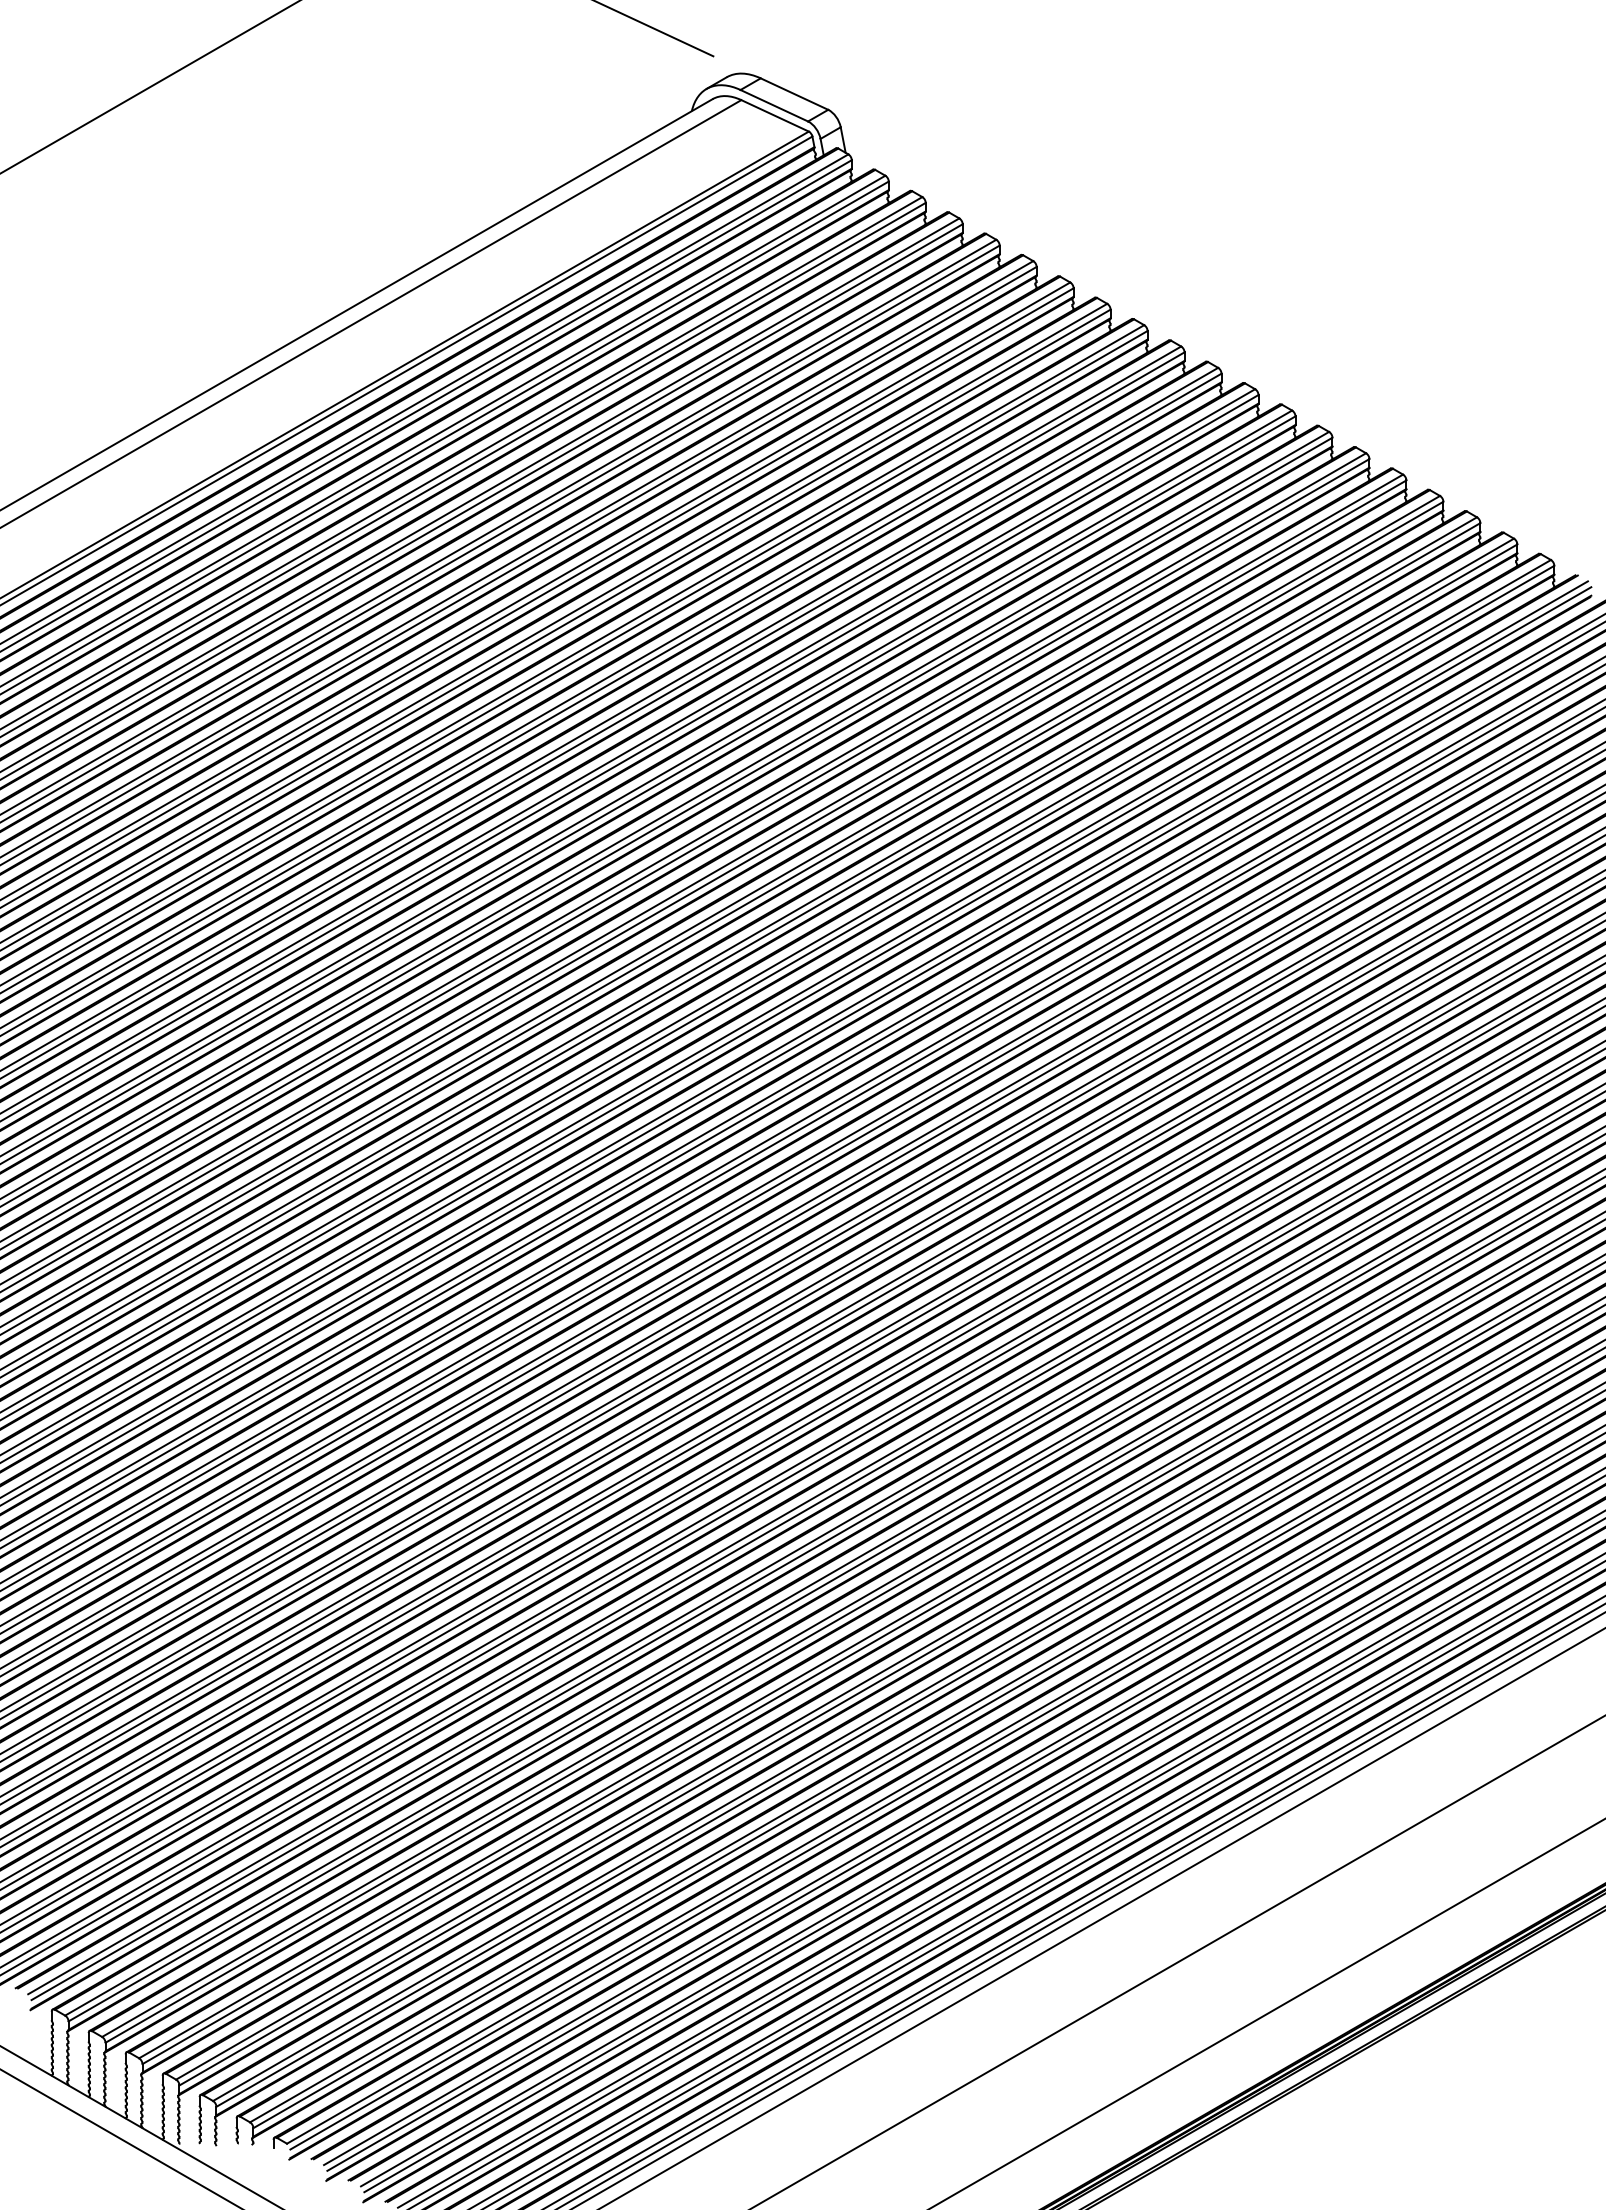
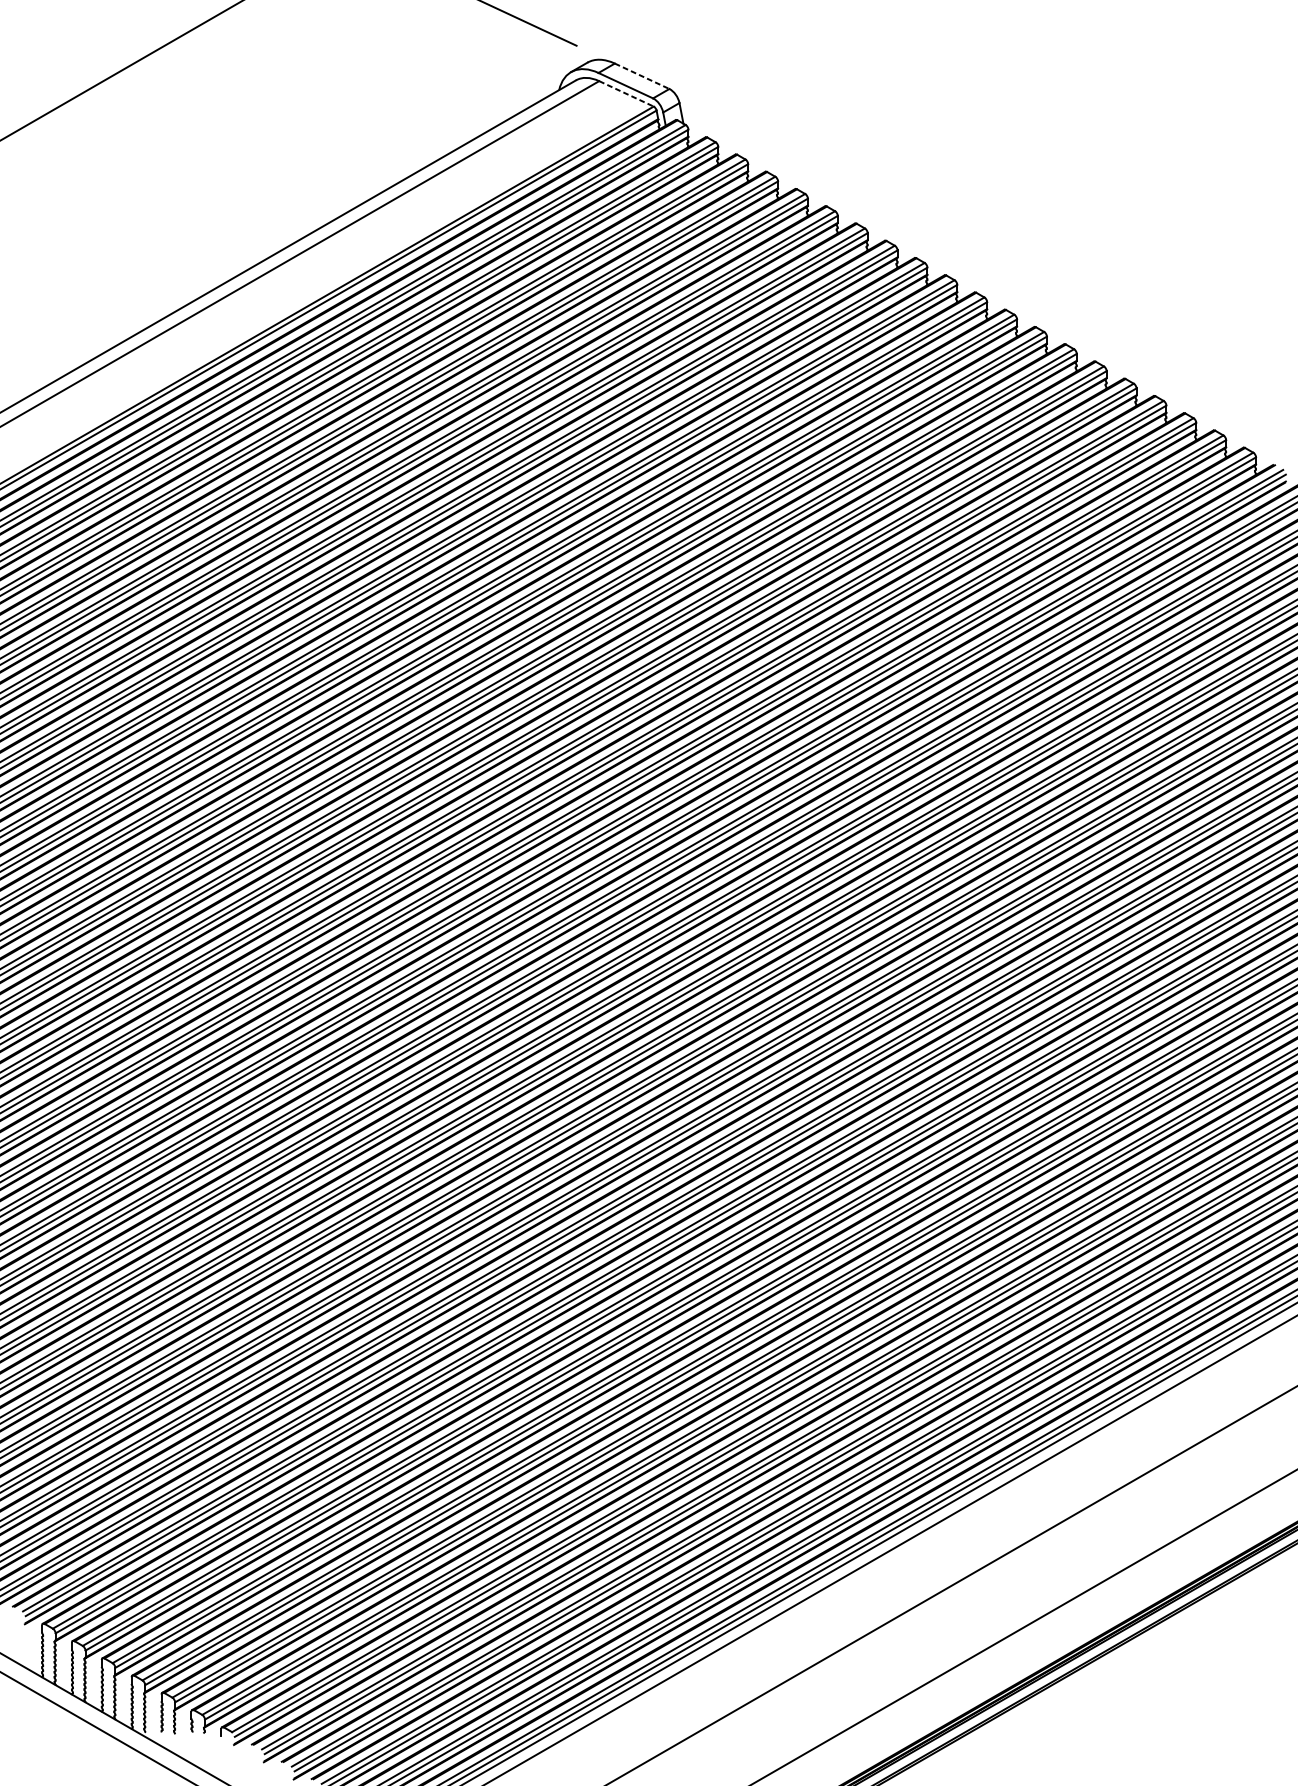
line: (794, 94) -> (642, 76), solid -> dashed
line: (775, 116) -> (626, 94), solid -> dashed

